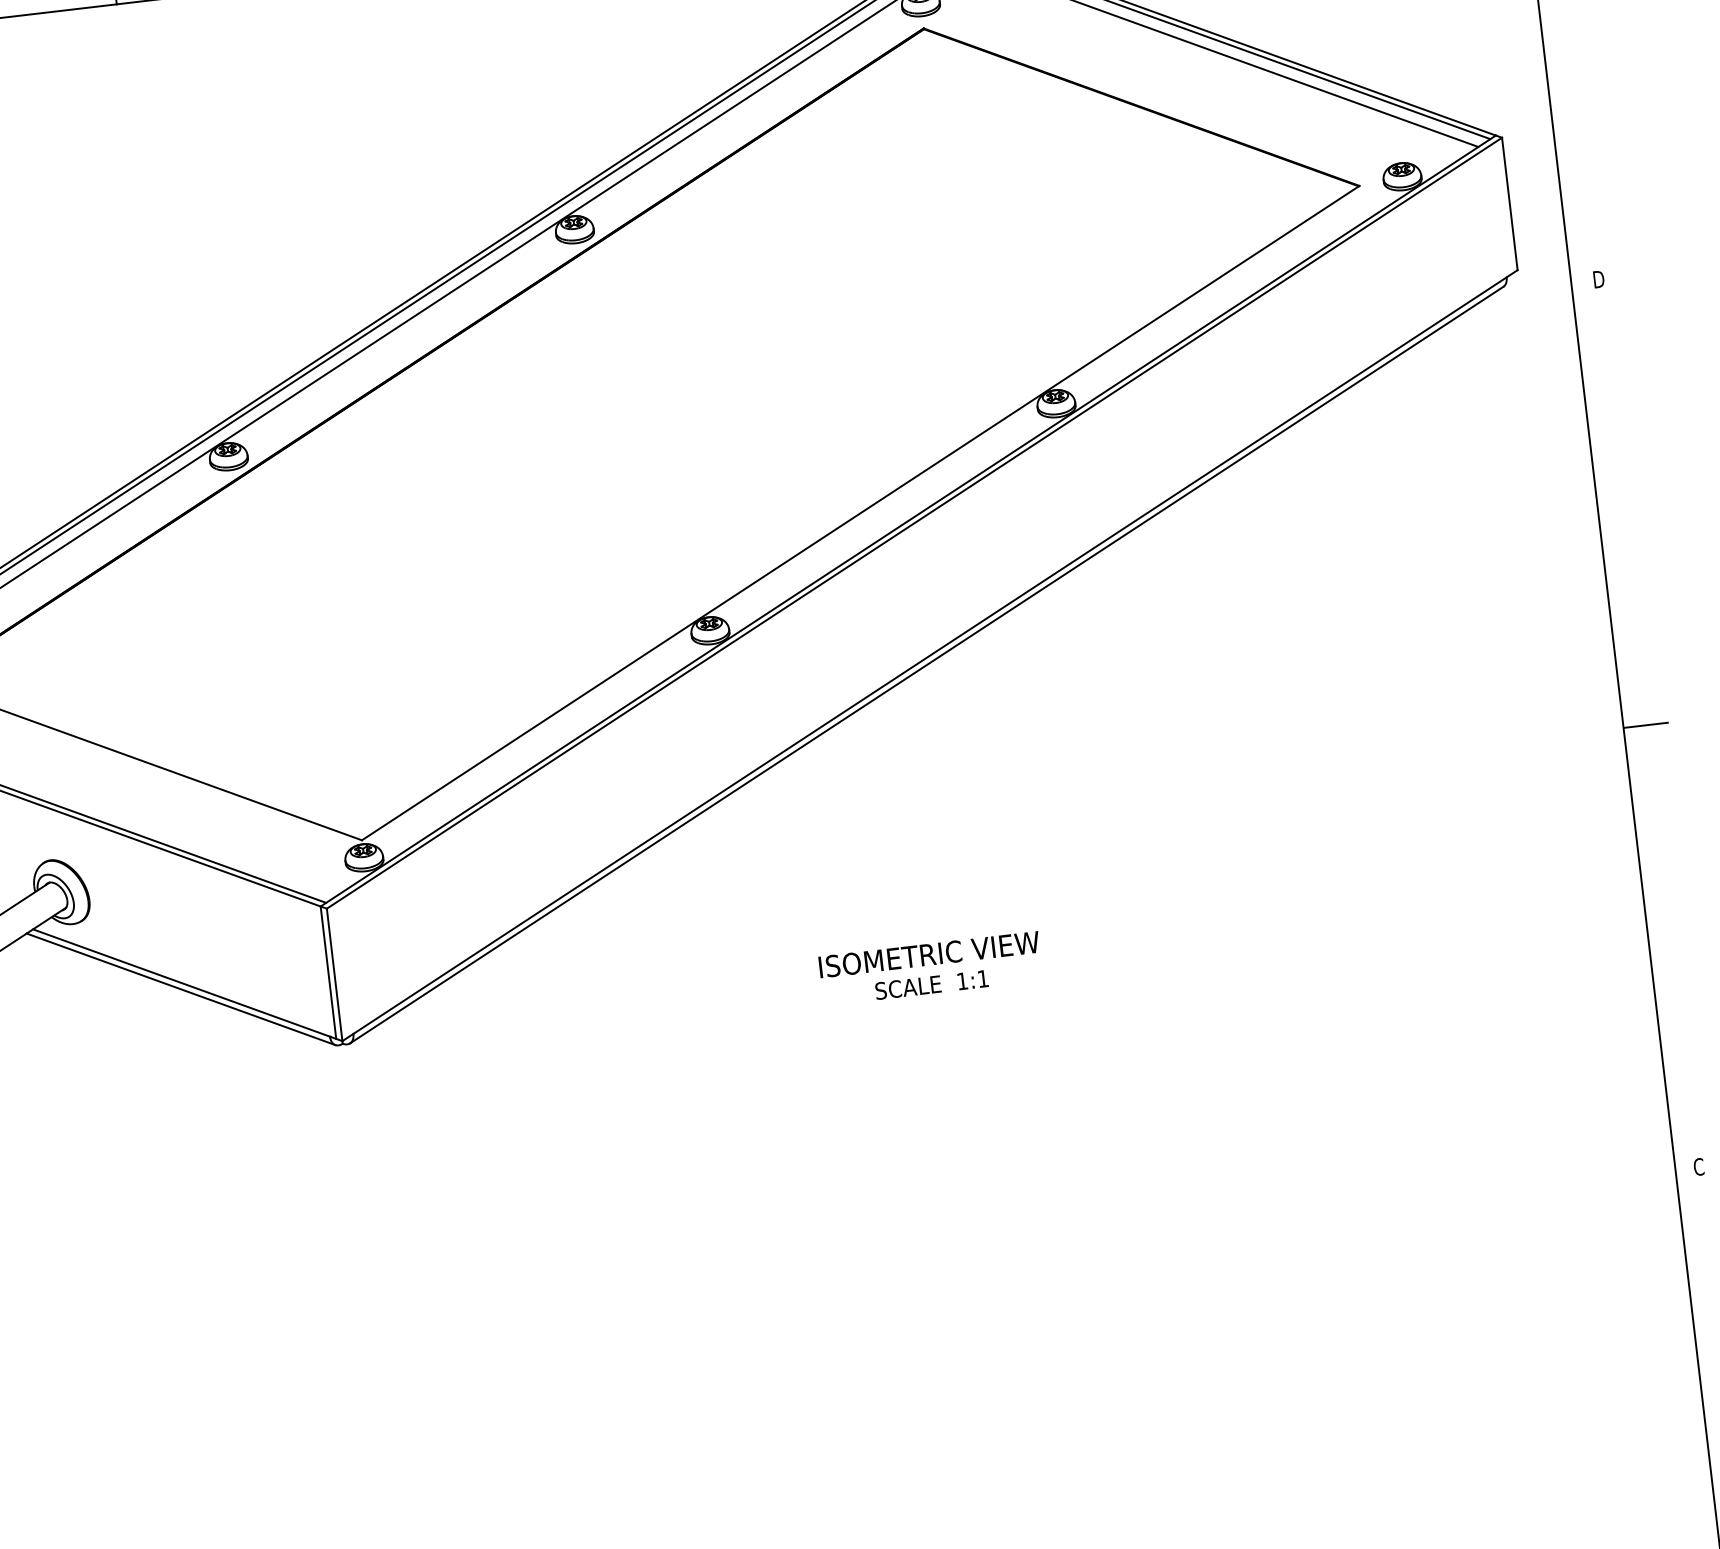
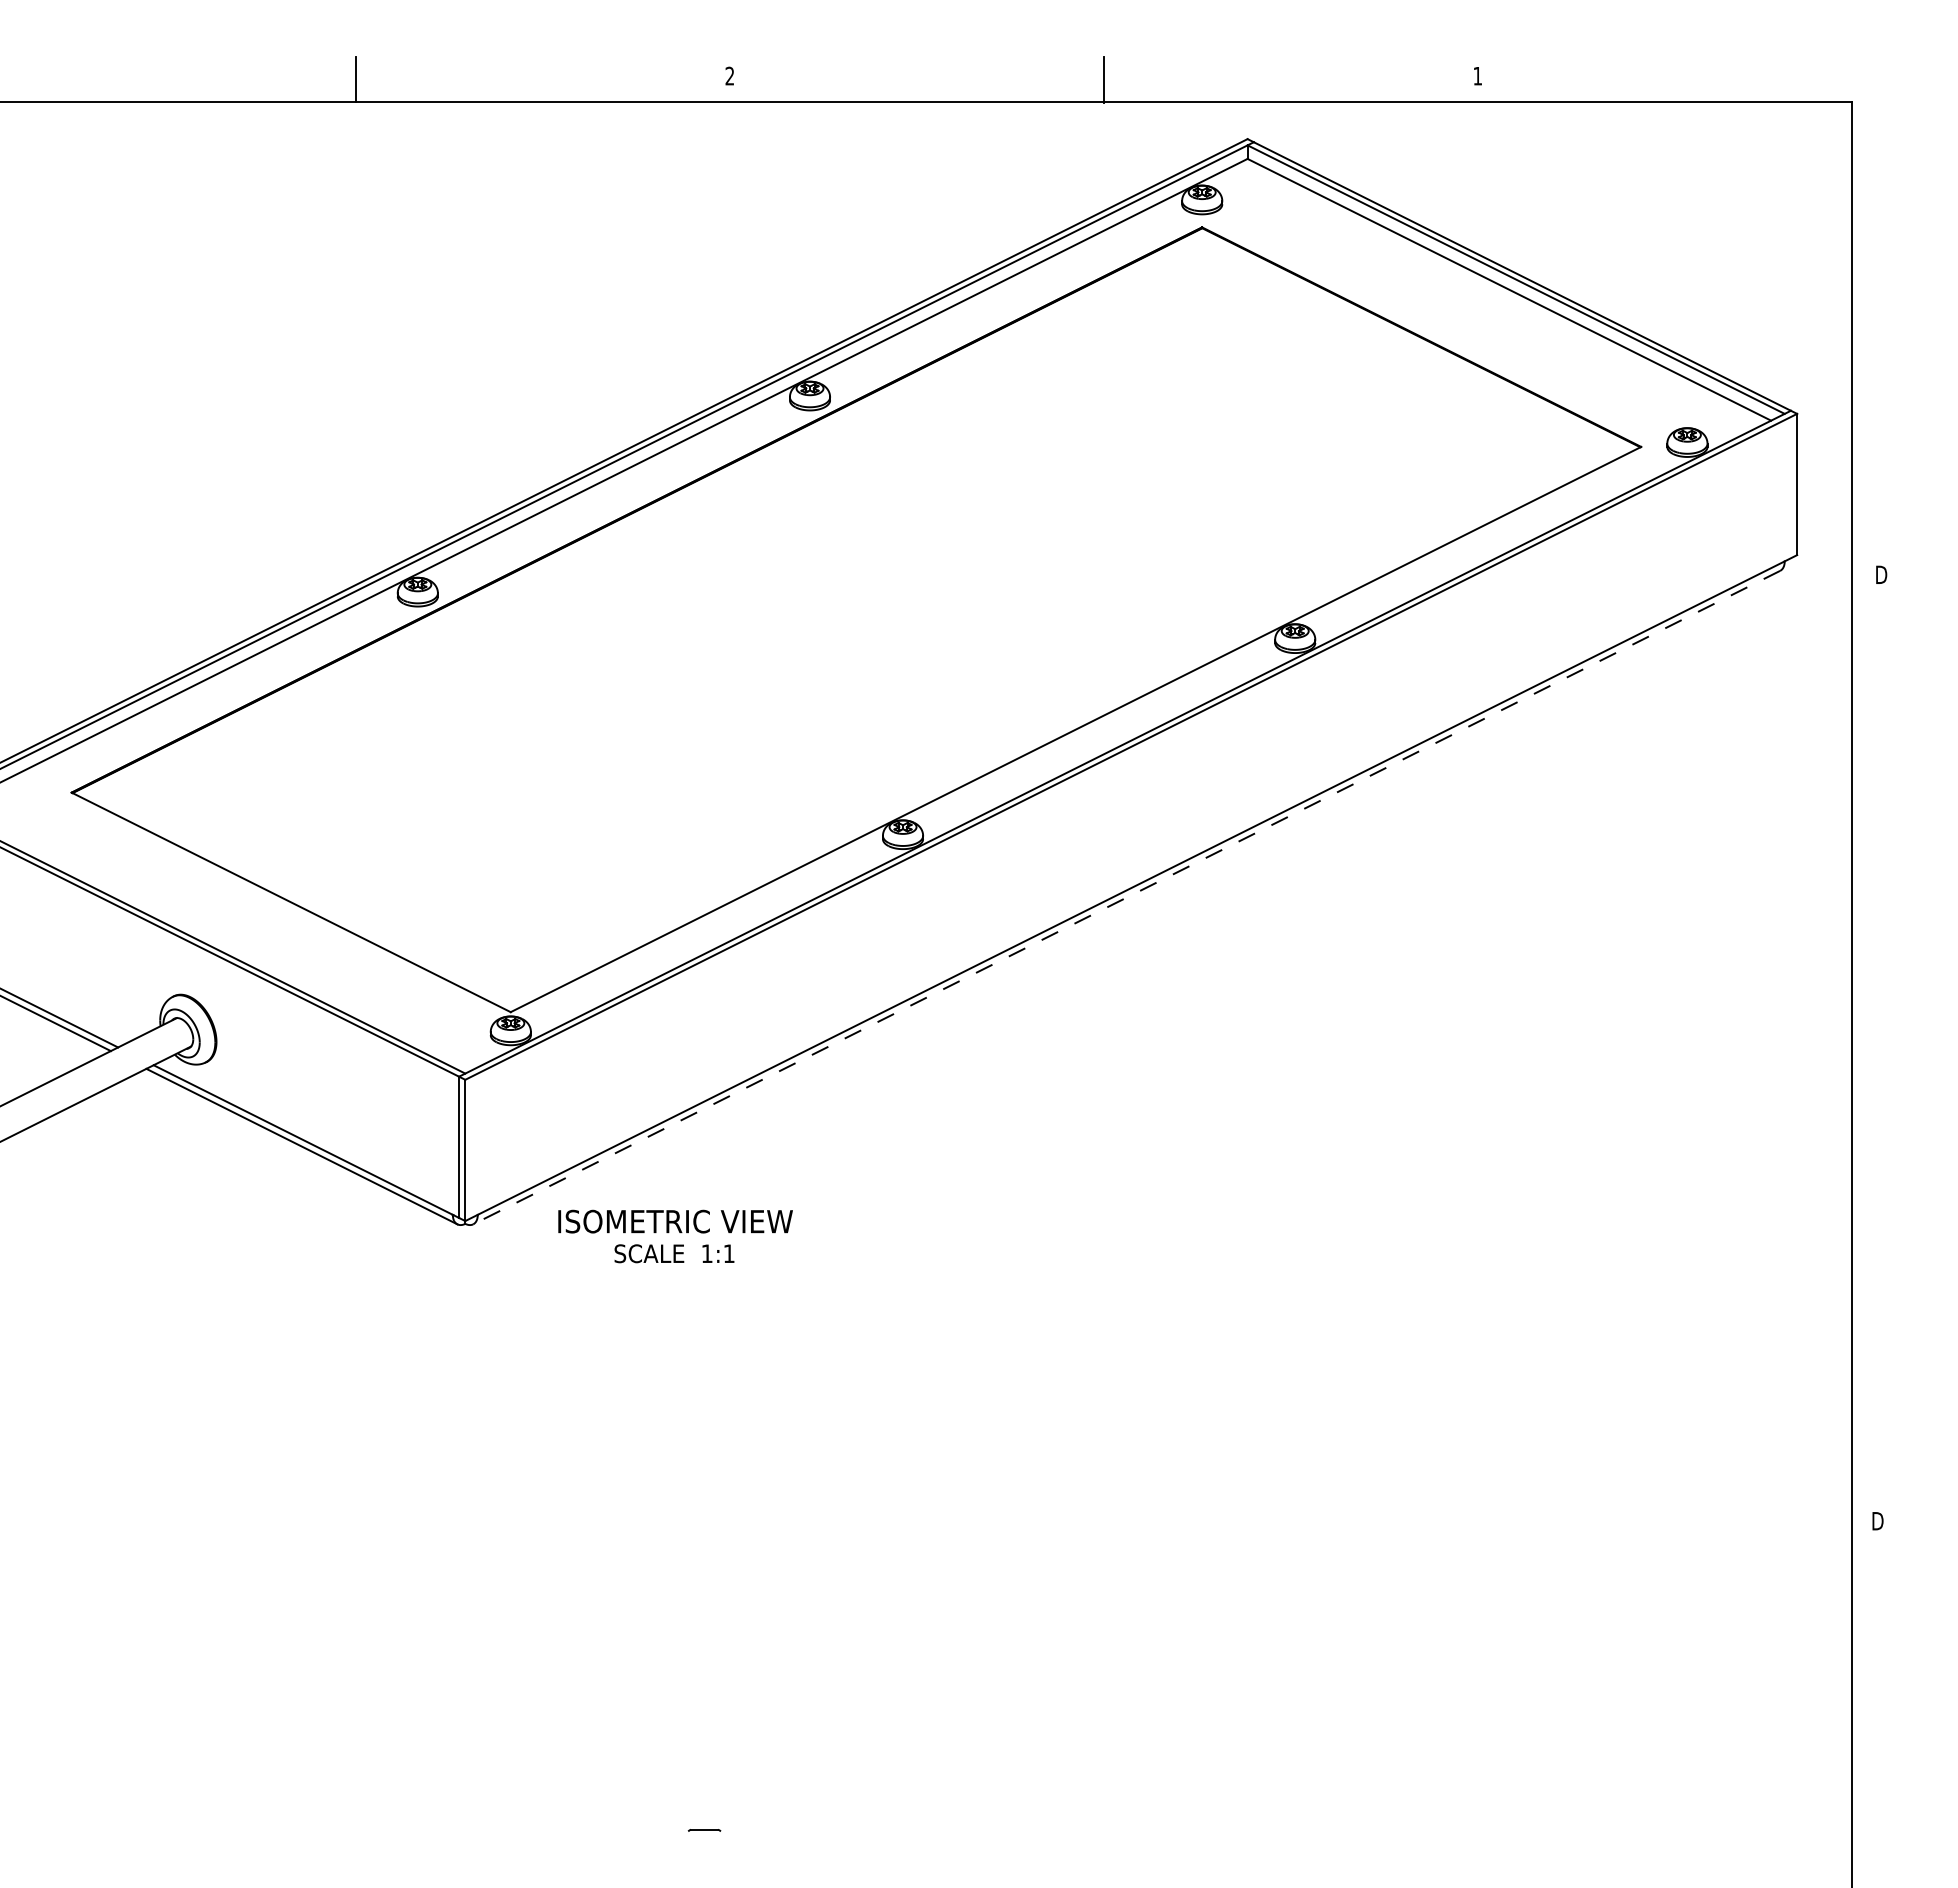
line: (926, 664) -> (1126, 897), solid -> dashed
line: (1646, 724) -> (1876, 1049), removed
text: (930, 968) -> (675, 1236), moved
text: (1699, 1166) -> (1877, 1520), C -> D

